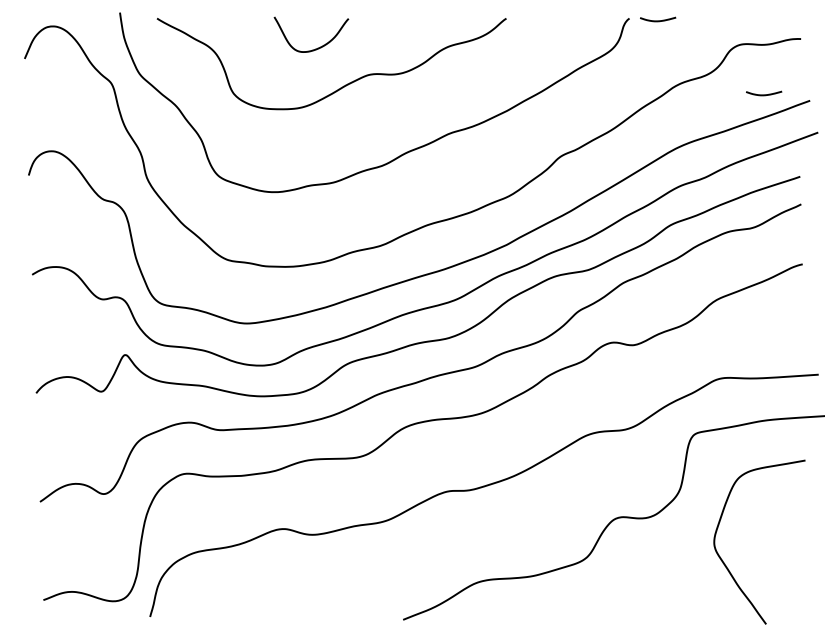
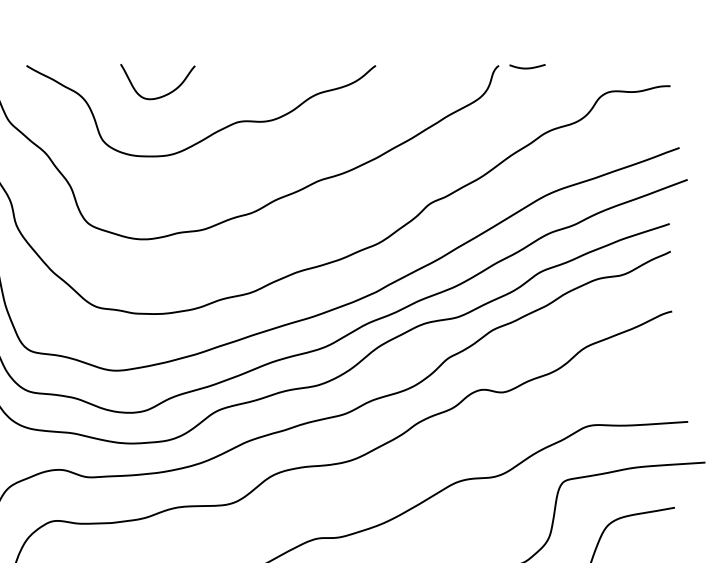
curve: (317, 47) -> (163, 94), moved
curve: (764, 94) -> (633, 141), removed

